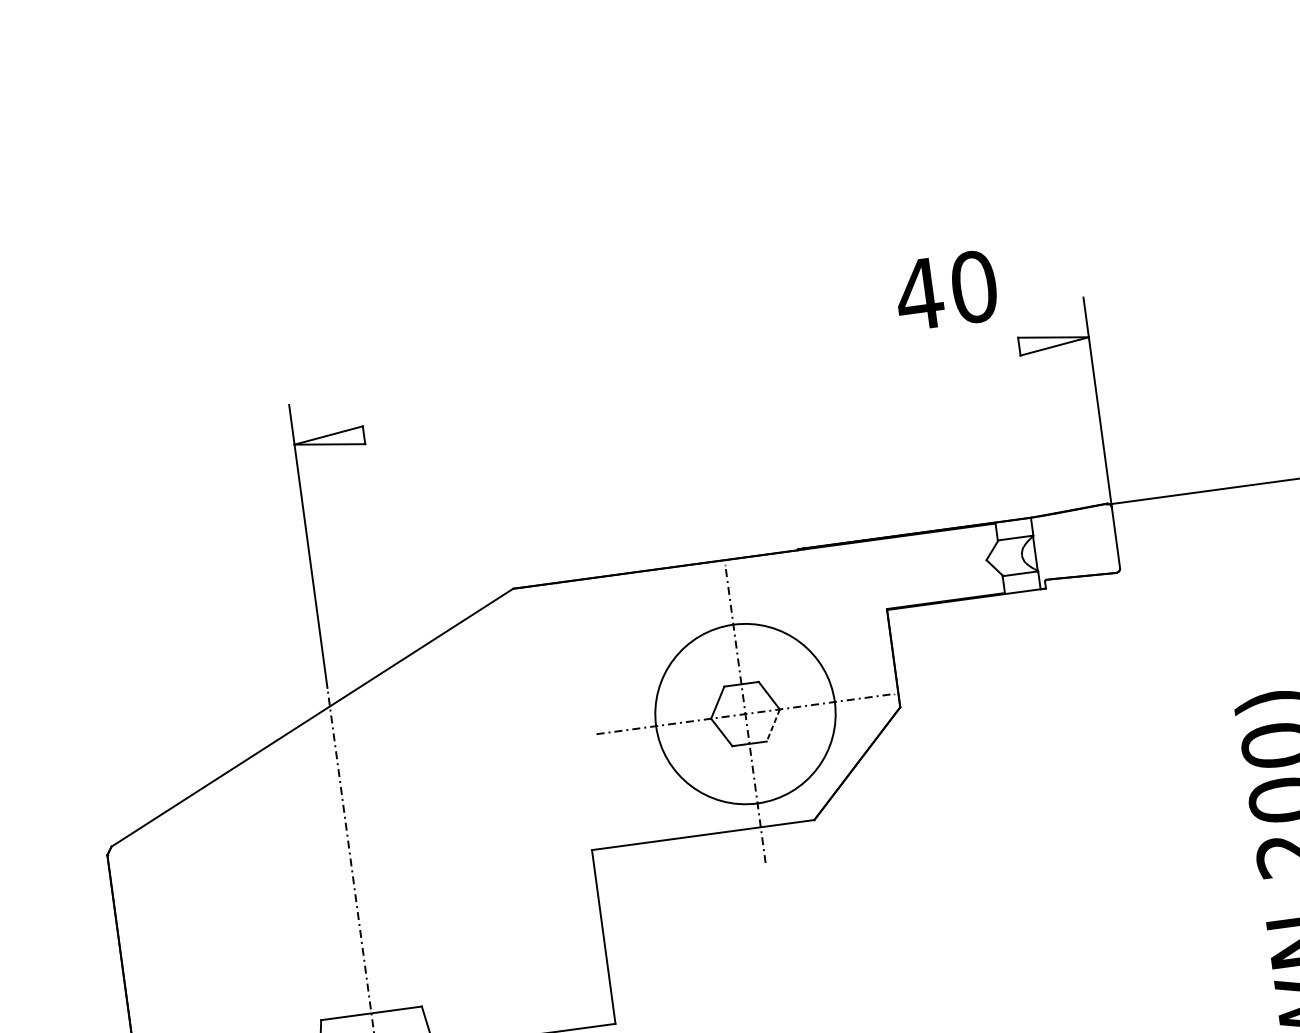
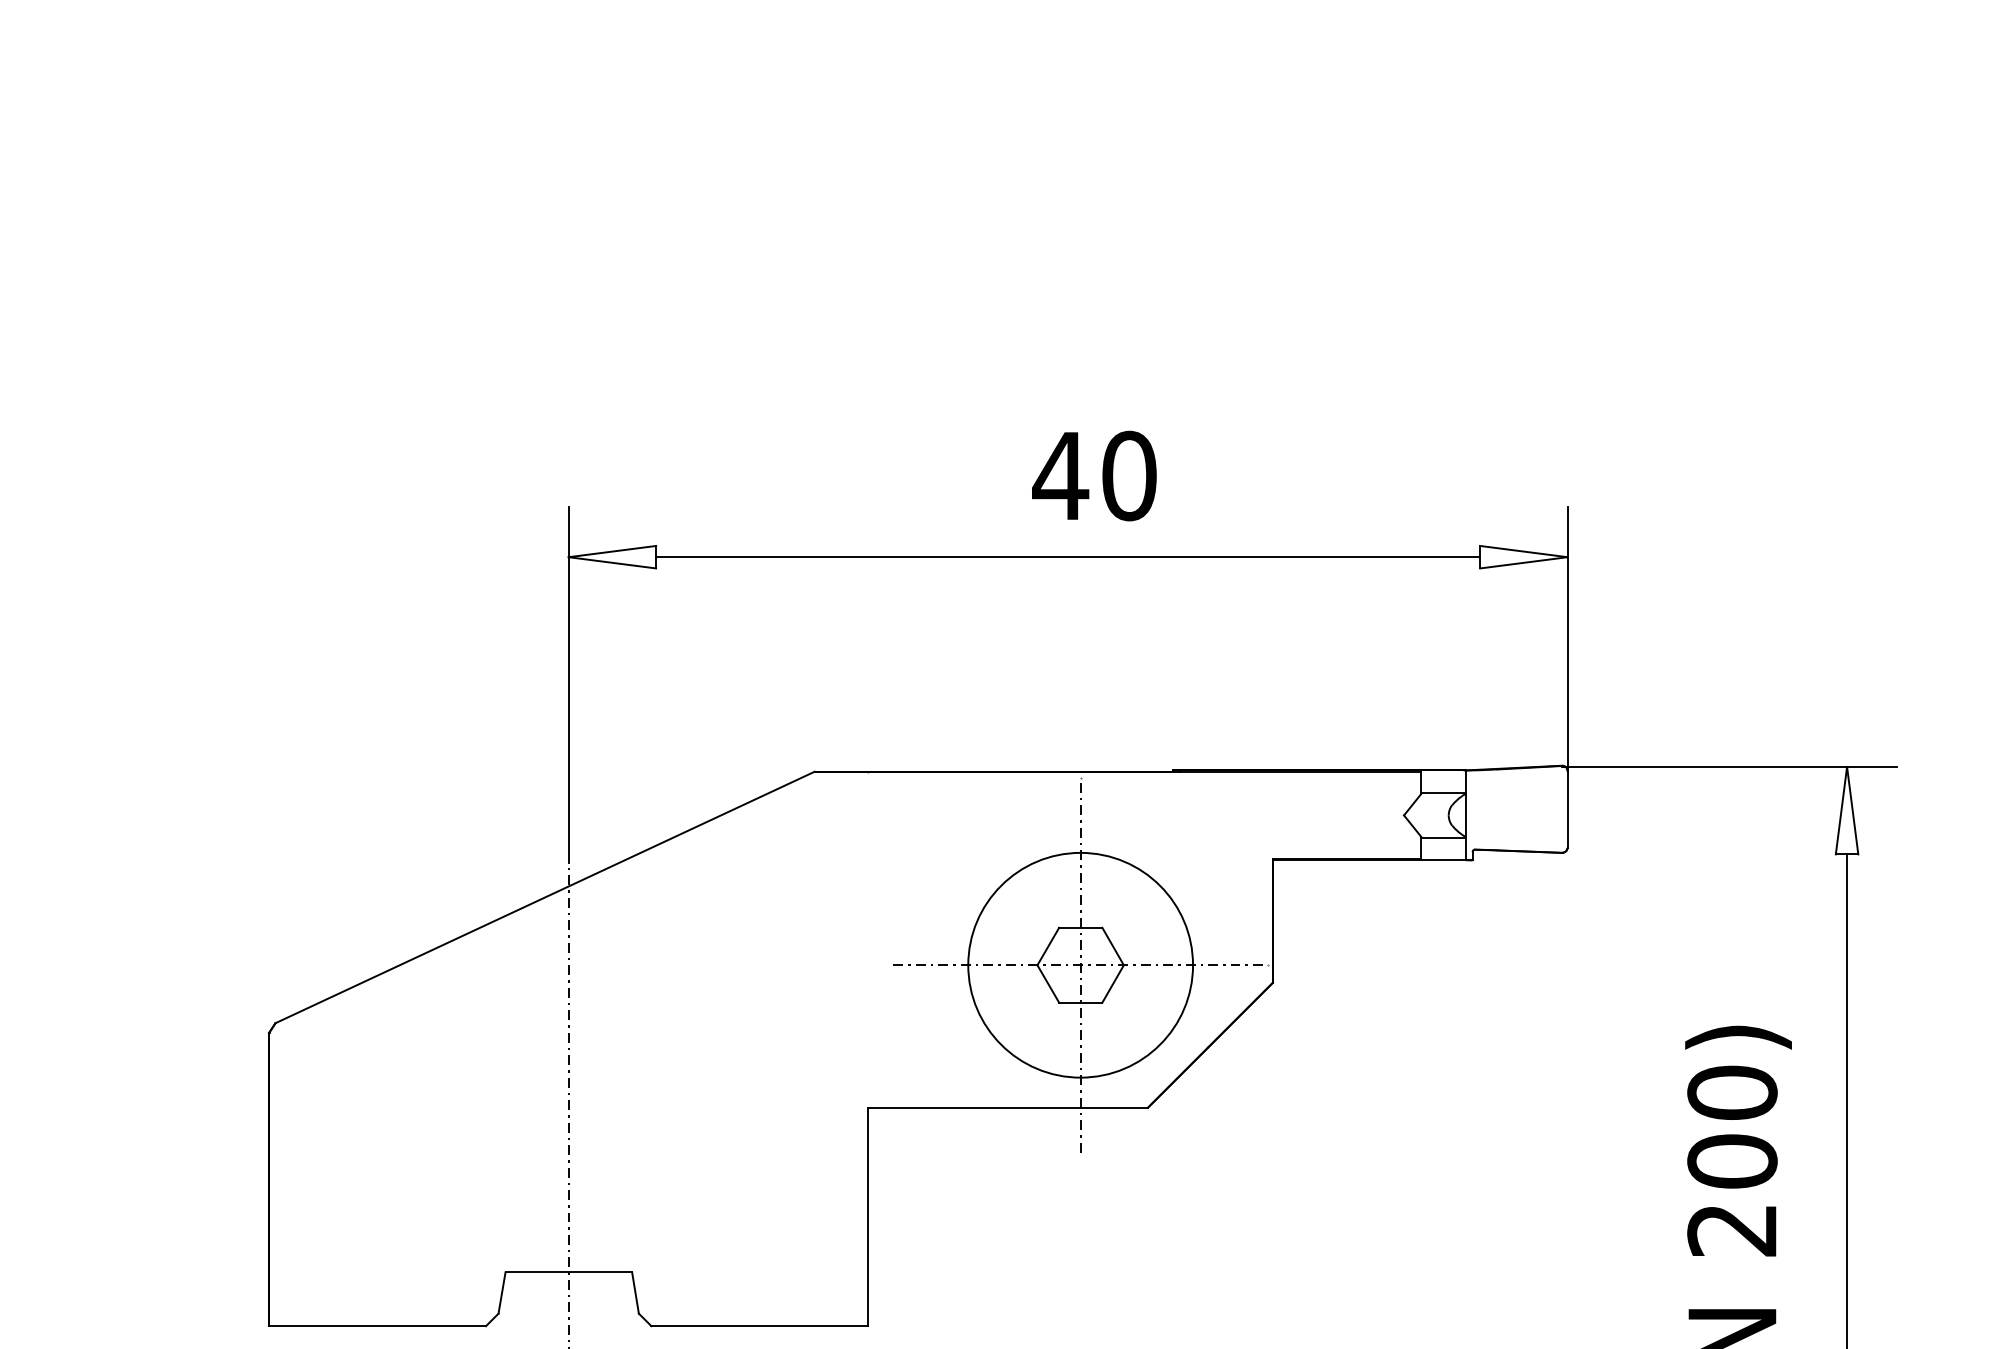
text: (946, 290) -> (1094, 475), moved
line: (691, 391) -> (1068, 557), added
line: (773, 725) -> (1113, 984), dashed -> solid

